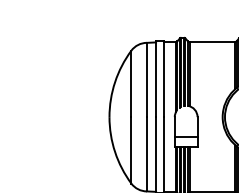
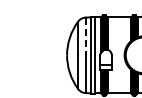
line: (147, 80) -> (86, 36), solid -> dashed

